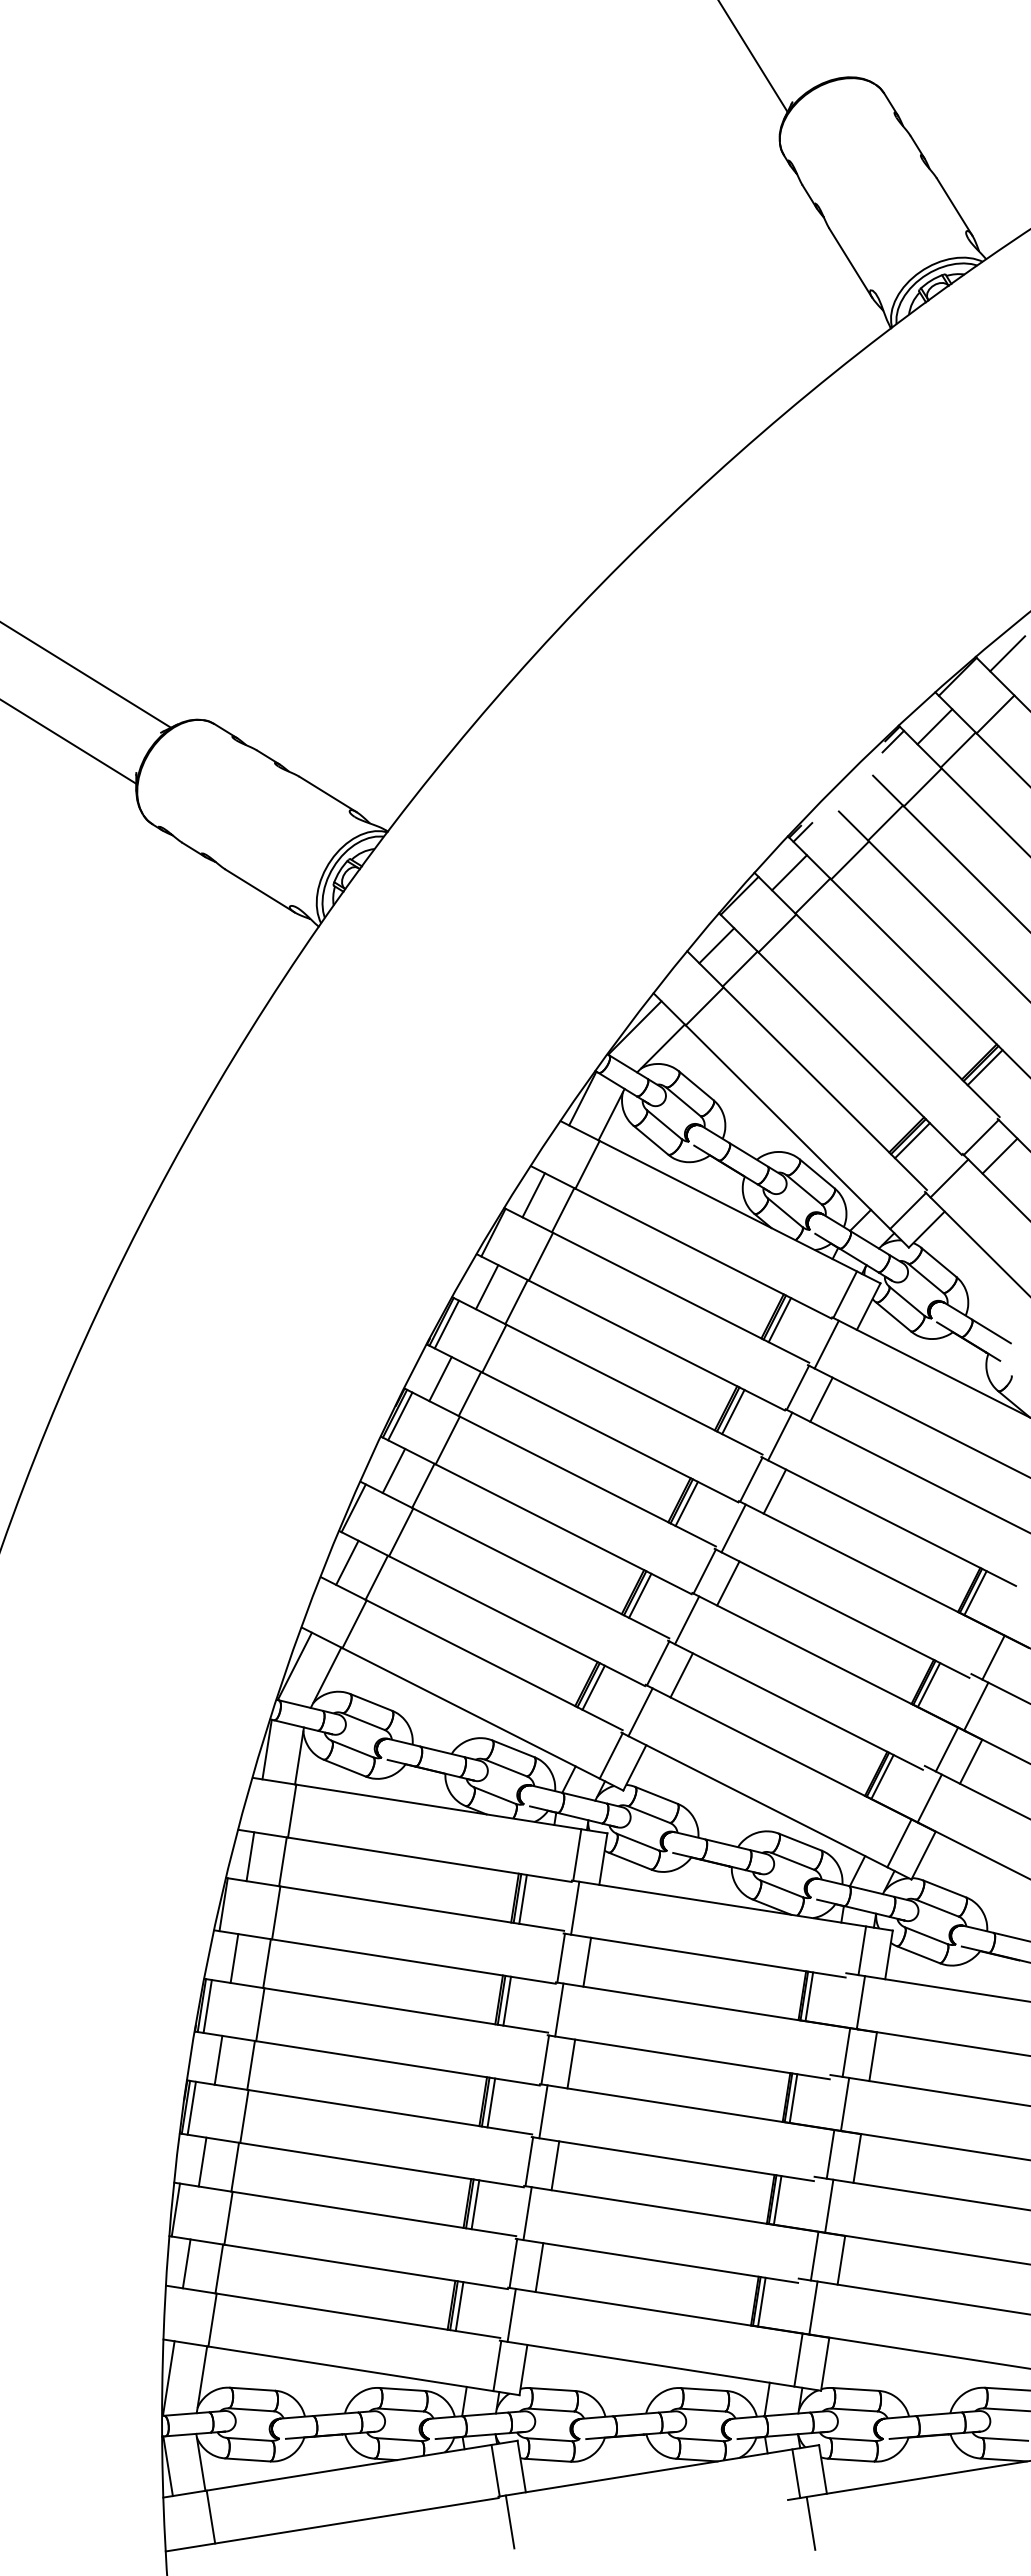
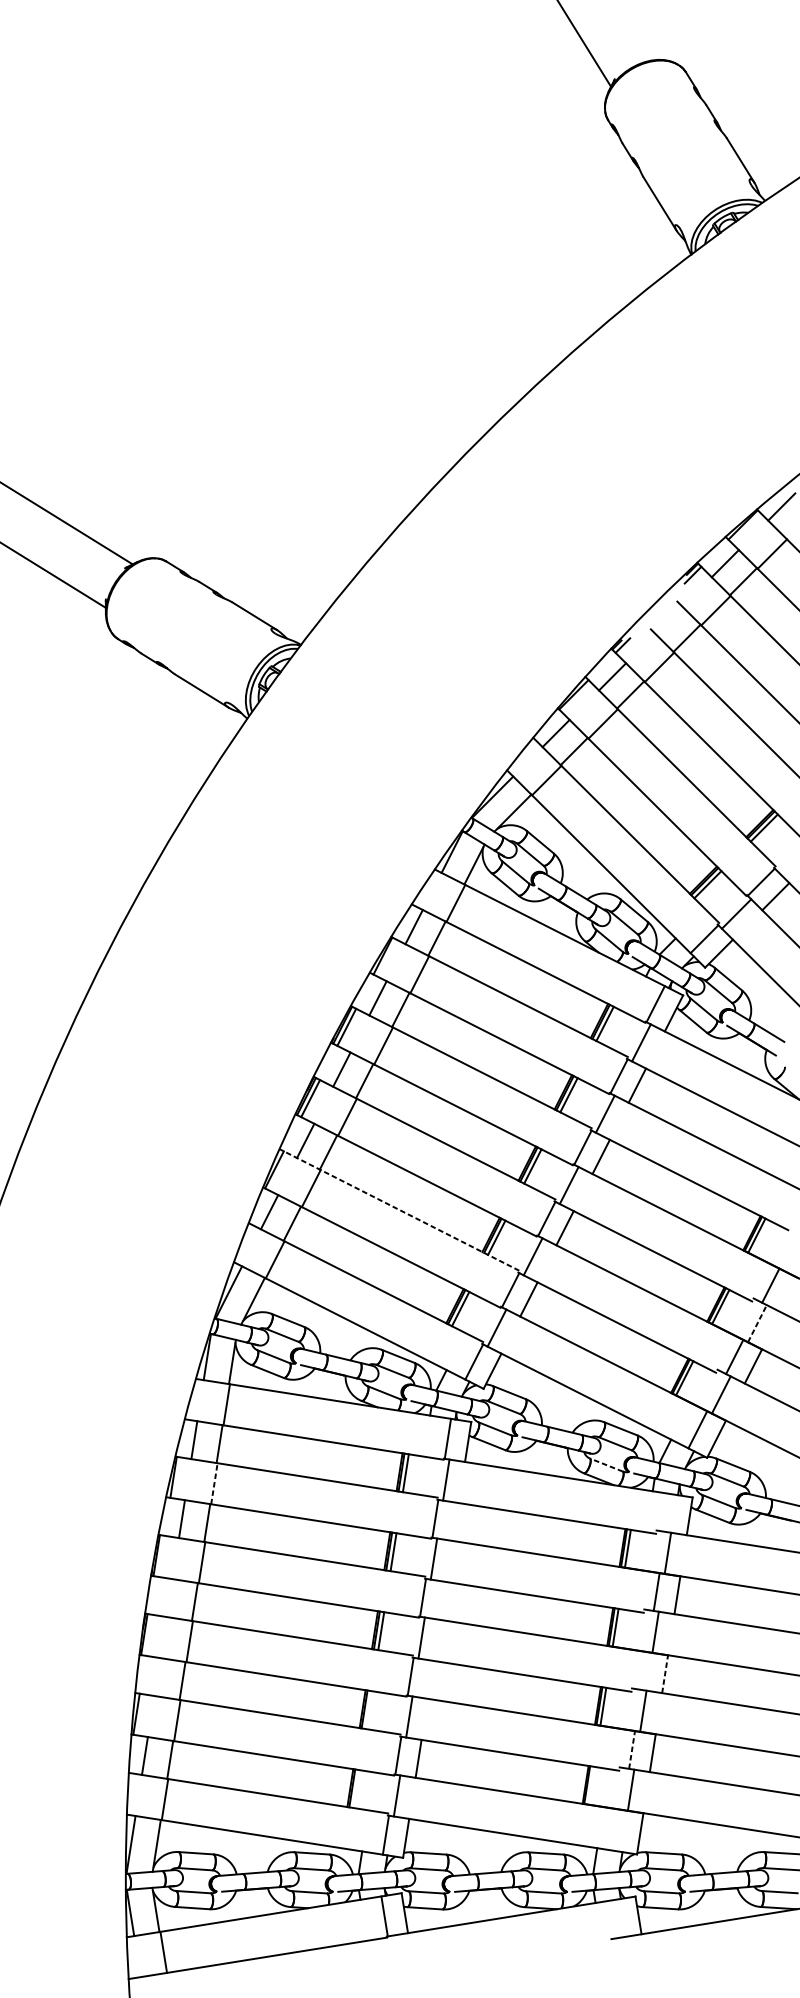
line: (514, 1559) -> (399, 1209), solid -> dashed
line: (976, 1706) -> (757, 1323), solid -> dashed
line: (781, 1888) -> (606, 1464), solid -> dashed
line: (276, 1912) -> (214, 1483), solid -> dashed
line: (862, 1950) -> (669, 1512), removed
line: (587, 1961) -> (455, 1521), removed
line: (207, 2006) -> (161, 1556), removed
line: (218, 2059) -> (169, 1597), removed
line: (571, 2063) -> (443, 1600), removed
line: (191, 2107) -> (148, 1634), removed
line: (830, 2154) -> (644, 1671), removed
line: (857, 2158) -> (665, 1674), solid -> dashed
line: (202, 2161) -> (157, 1676), removed
line: (555, 2165) -> (431, 1679), removed
line: (475, 2204) -> (368, 1709), removed
line: (814, 2256) -> (631, 1750), solid -> dashed
line: (761, 2301) -> (590, 1785), removed
line: (459, 2306) -> (356, 1789), removed
line: (798, 2359) -> (619, 1830), removed
line: (796, 2473) -> (617, 1918), removed
line: (509, 2521) -> (395, 1955), removed
line: (810, 2522) -> (628, 1956), removed

